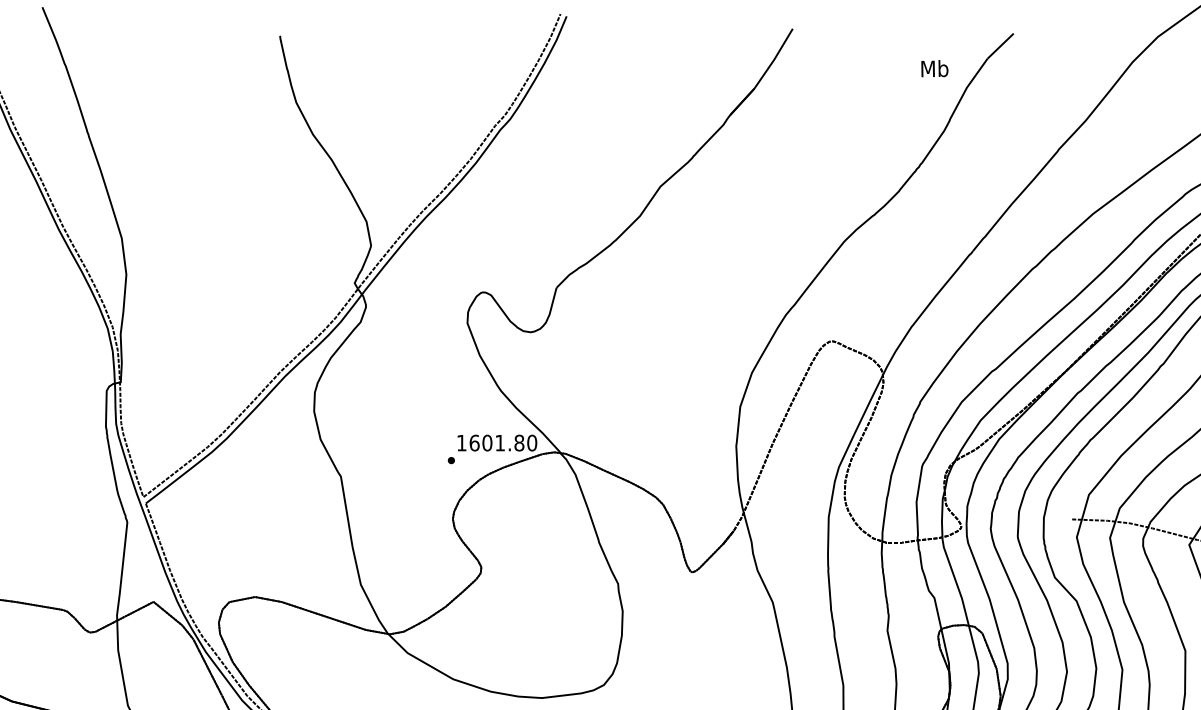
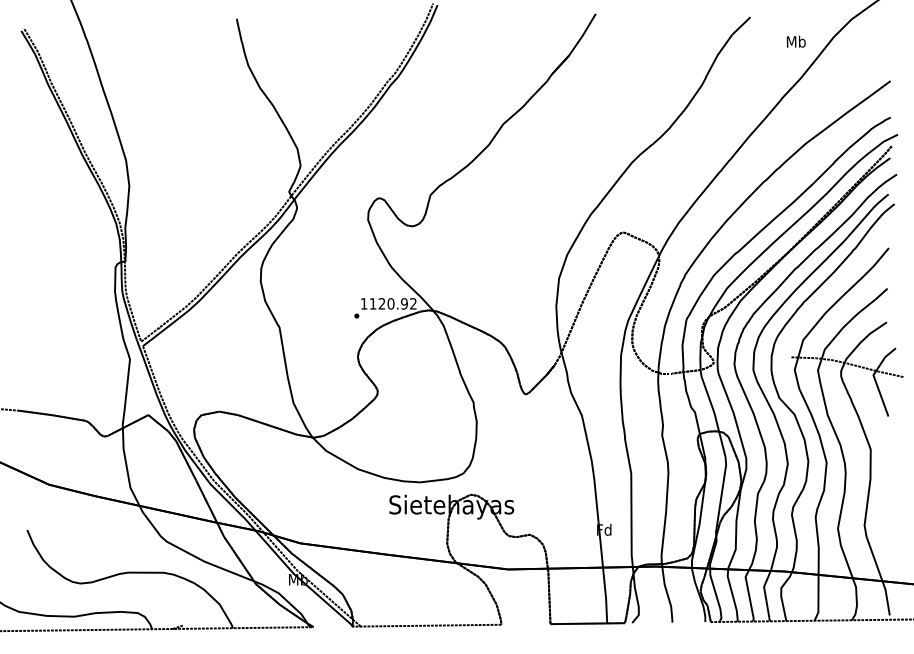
text: (933, 68) -> (795, 41), moved
text: (502, 442) -> (392, 303), 1601.80 -> 1120.92

